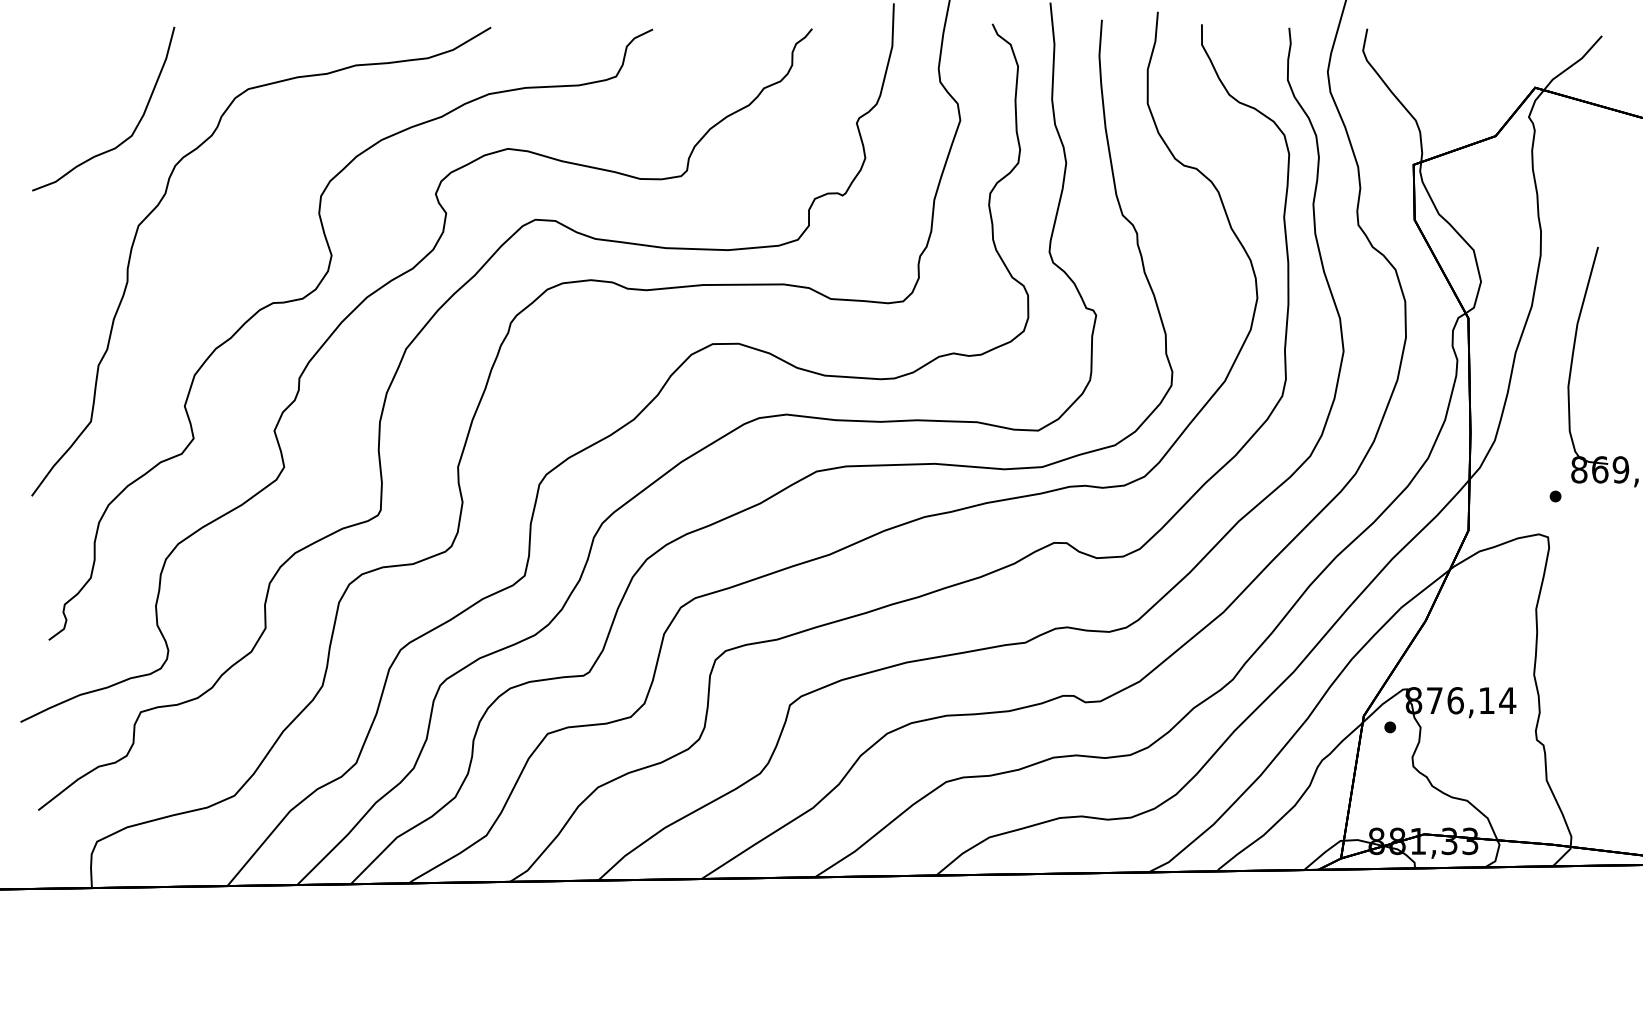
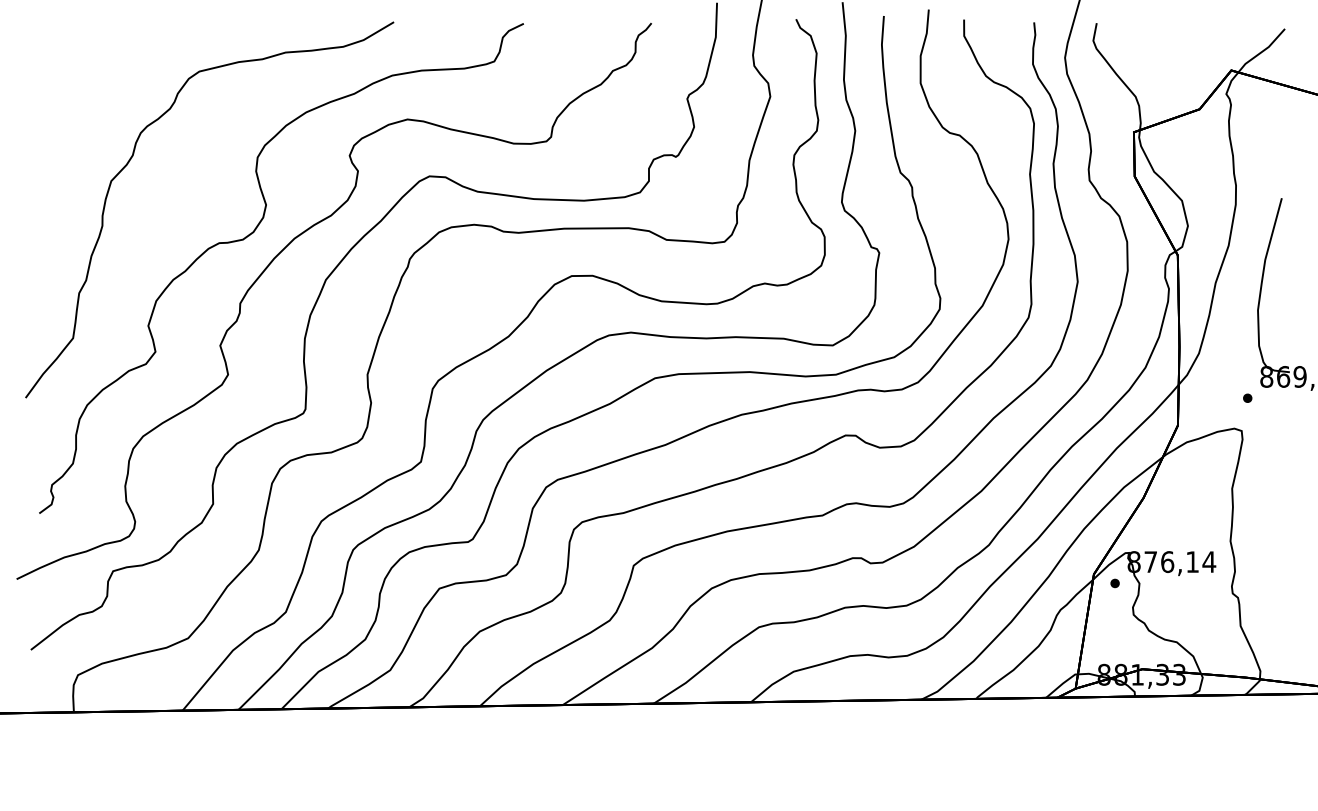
curve: (133, 128) -> (107, 103), removed

